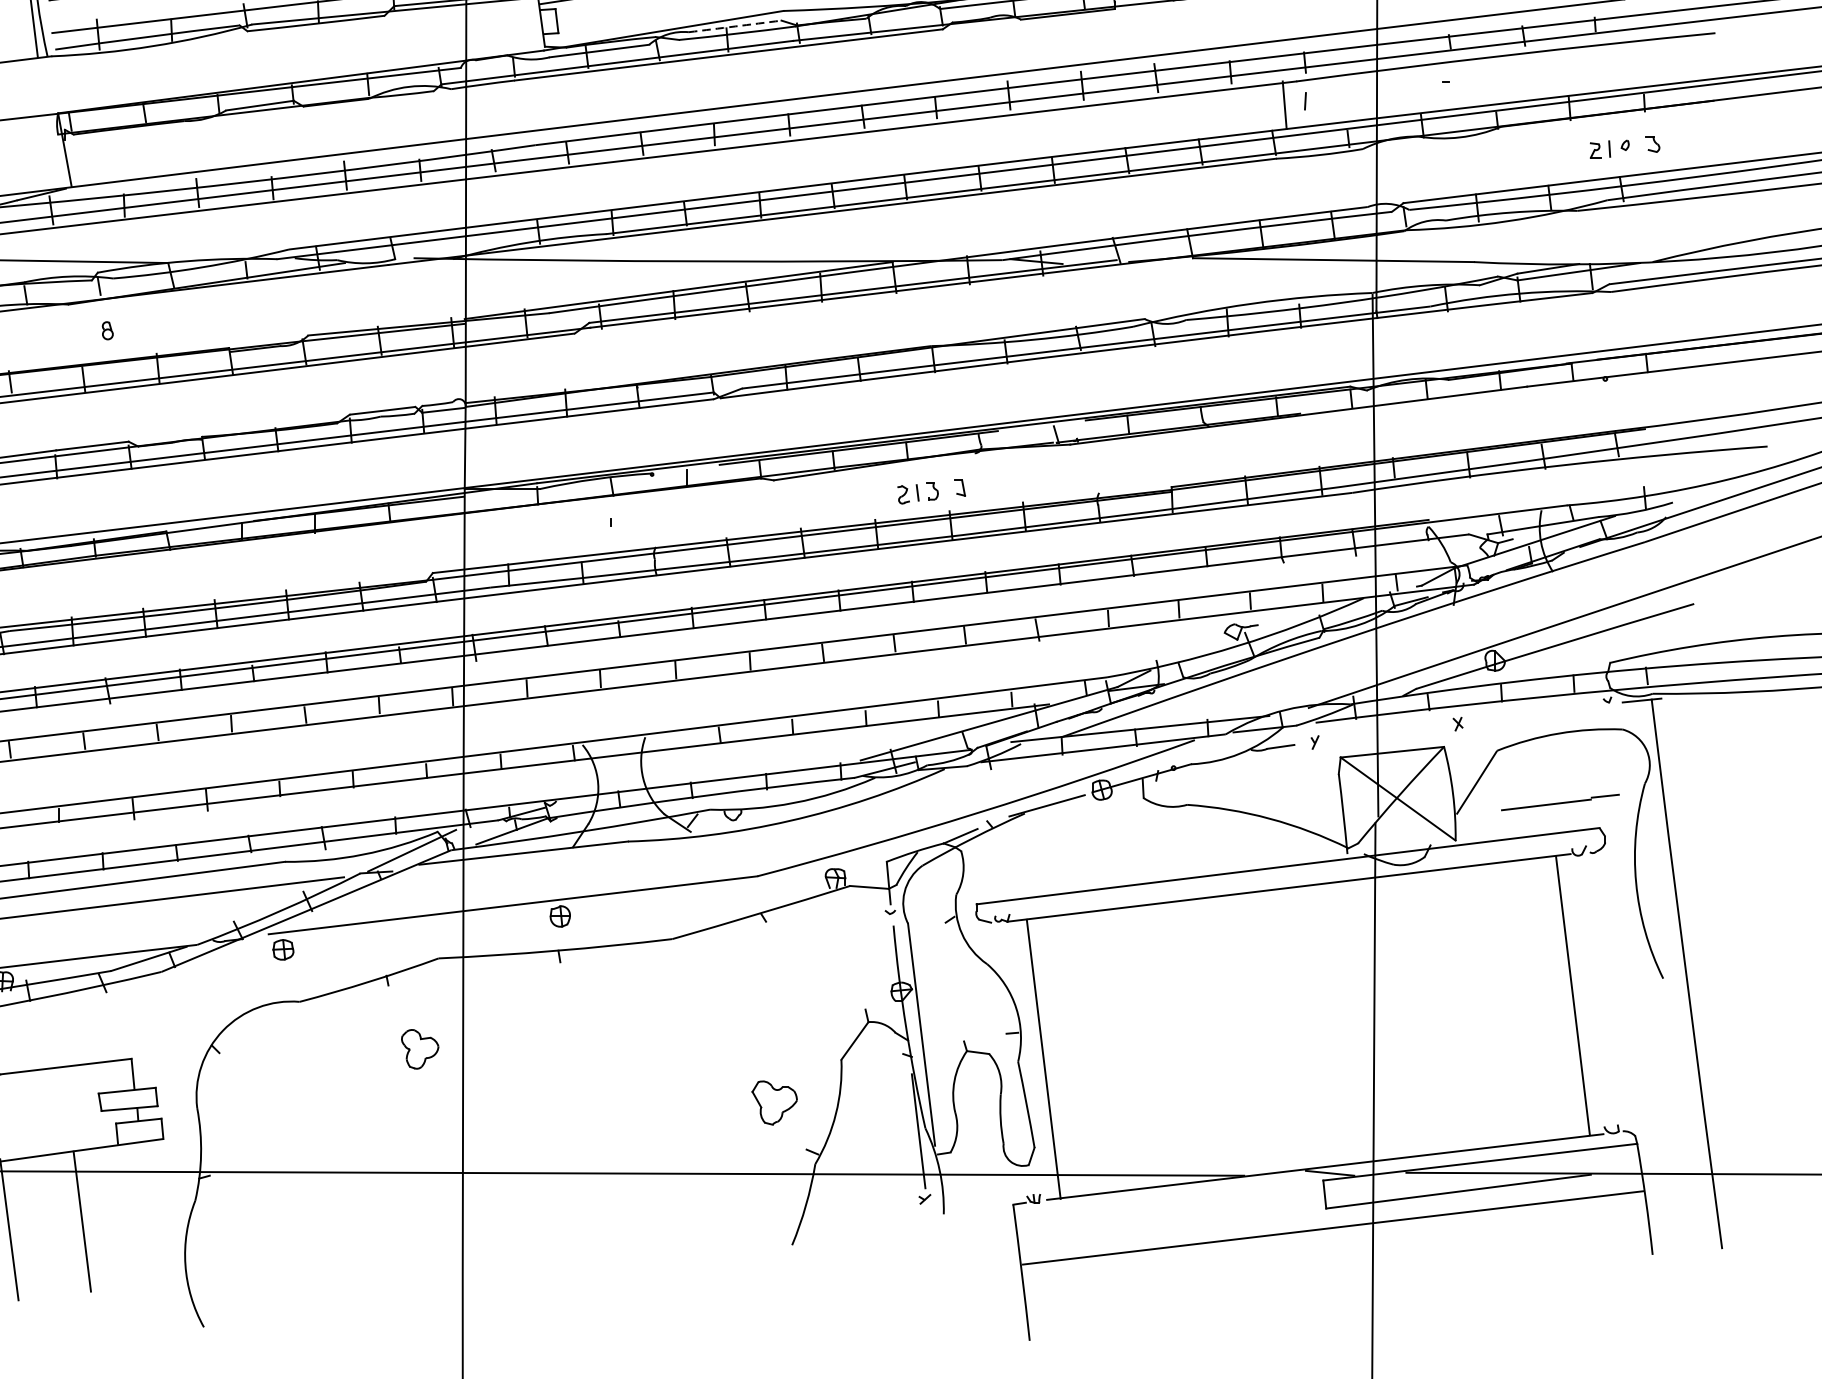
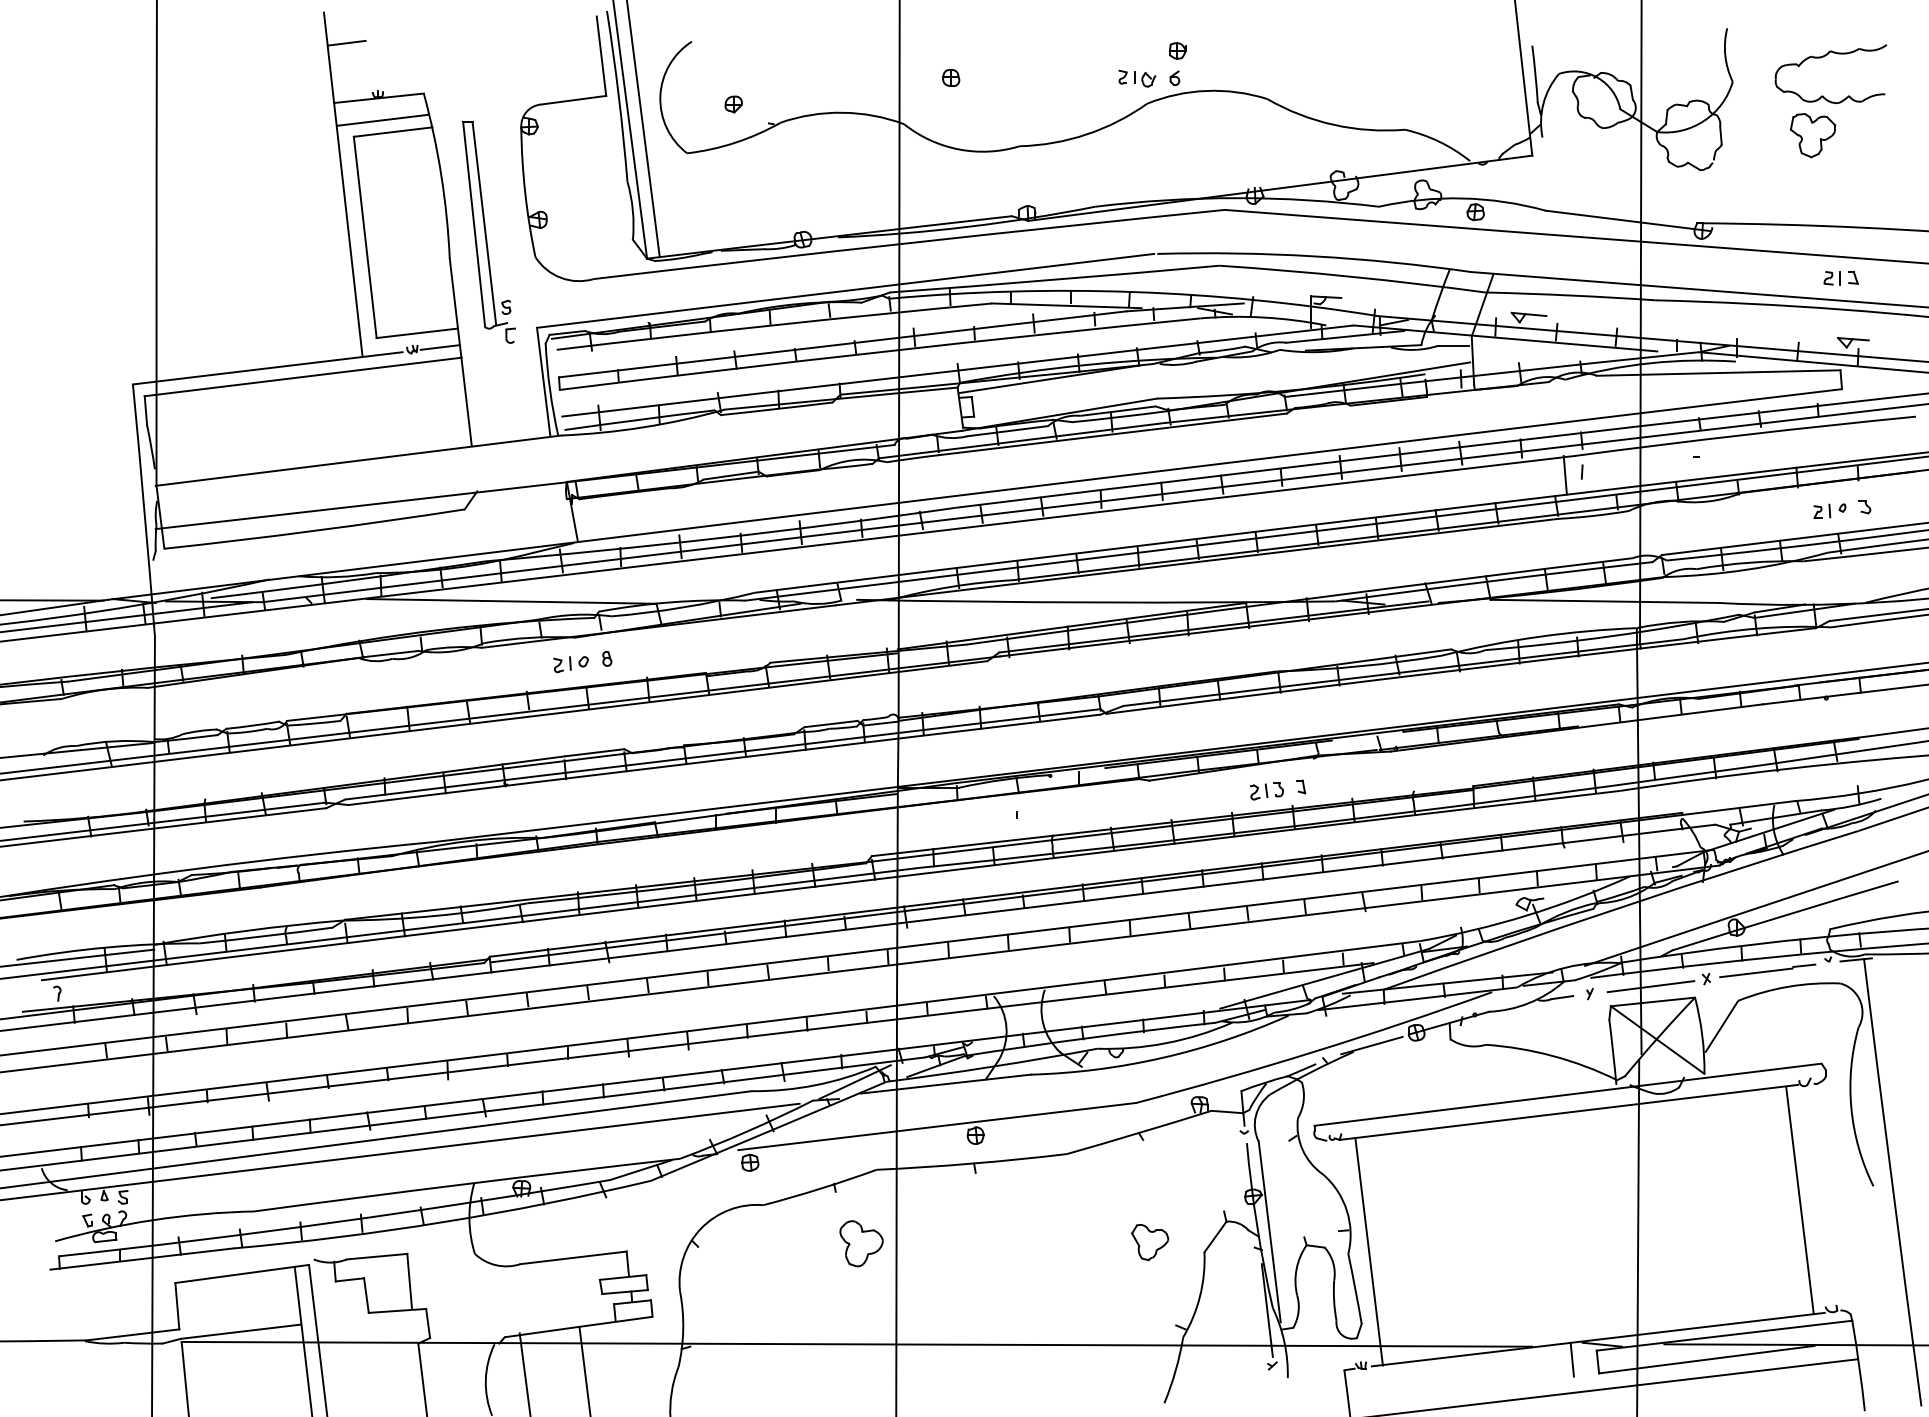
arc: (734, 26) -> (1117, 411), dashed -> solid
part: (62, 337) -> (570, 664), added
line: (1389, 733) -> (1650, 986), added
part: (1560, 802) -> (1767, 970), moved
part: (420, 1048) -> (861, 1243), size x1.43
part: (775, 1103) -> (1150, 1242), moved
line: (1292, 1192) -> (1571, 1360), added

